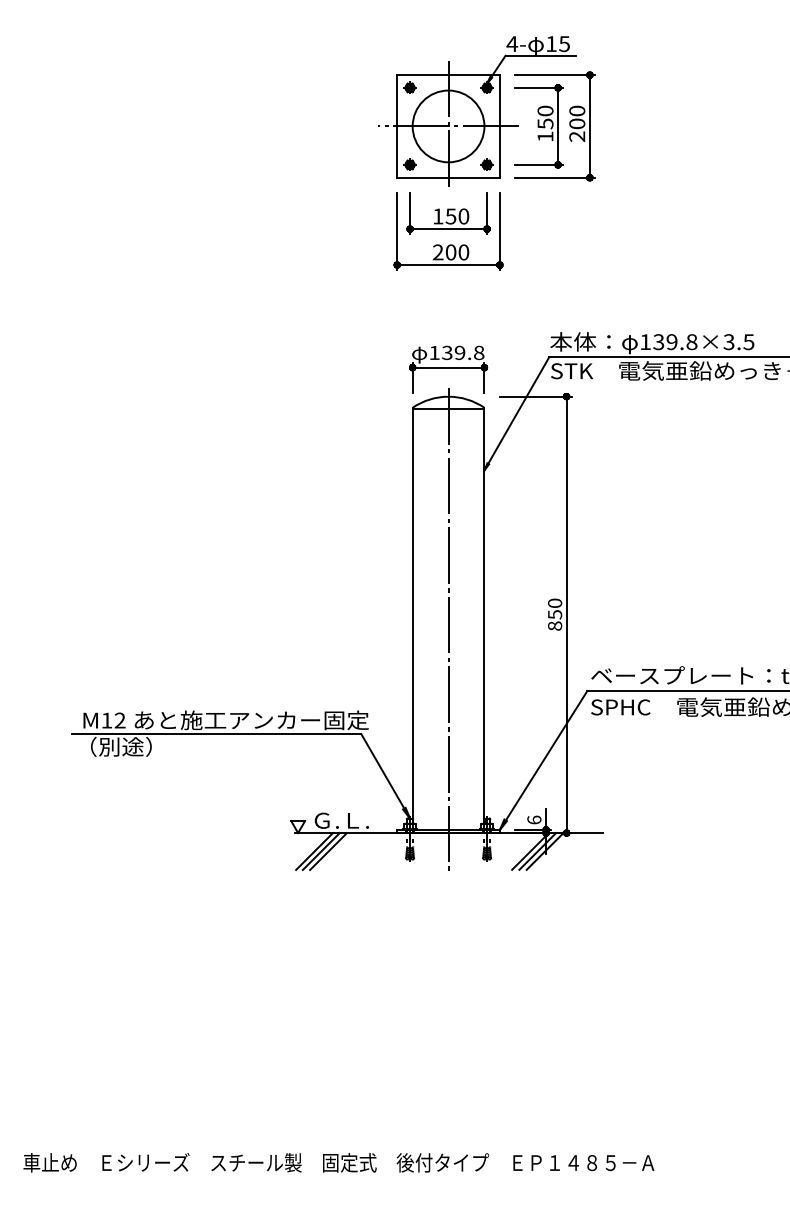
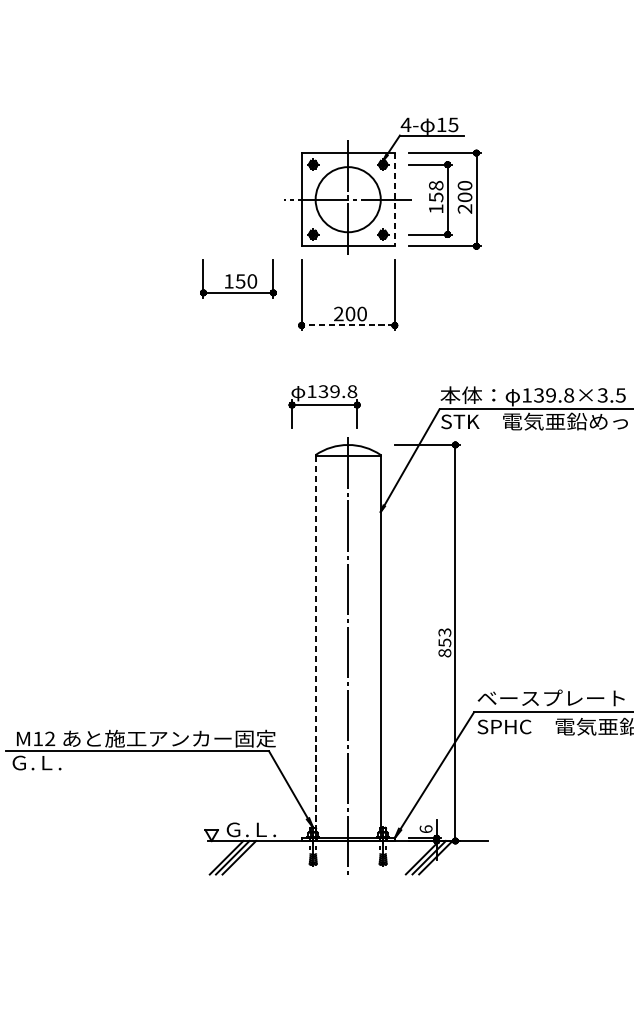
text: (545, 110) -> (436, 185), 150 -> 158
line: (499, 126) -> (394, 199), solid -> dashed
part: (448, 213) -> (238, 278), moved
line: (448, 265) -> (348, 325), solid -> dashed
part: (448, 369) -> (324, 406), moved
text: (555, 603) -> (445, 632), 850 -> 853
line: (412, 613) -> (315, 641), solid -> dashed
text: (114, 746) -> (45, 762), （別途） -> Ｇ.Ｌ.

